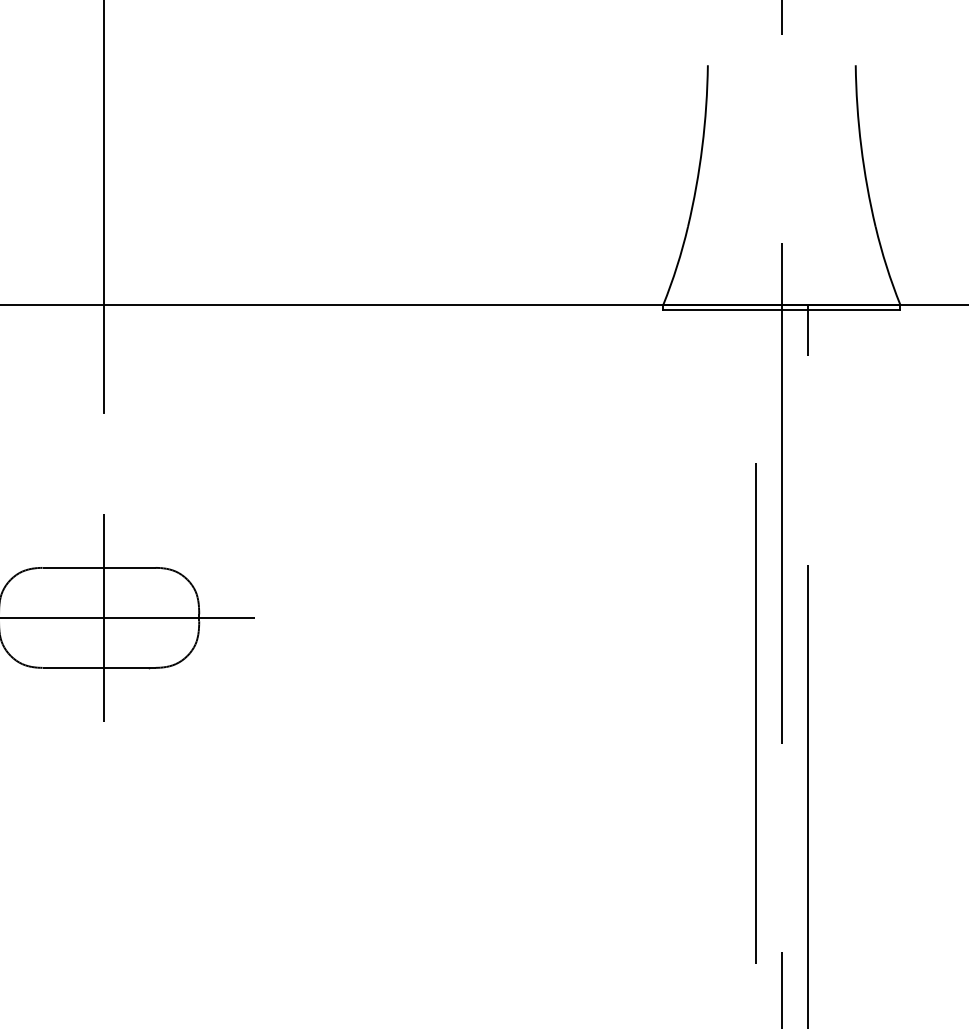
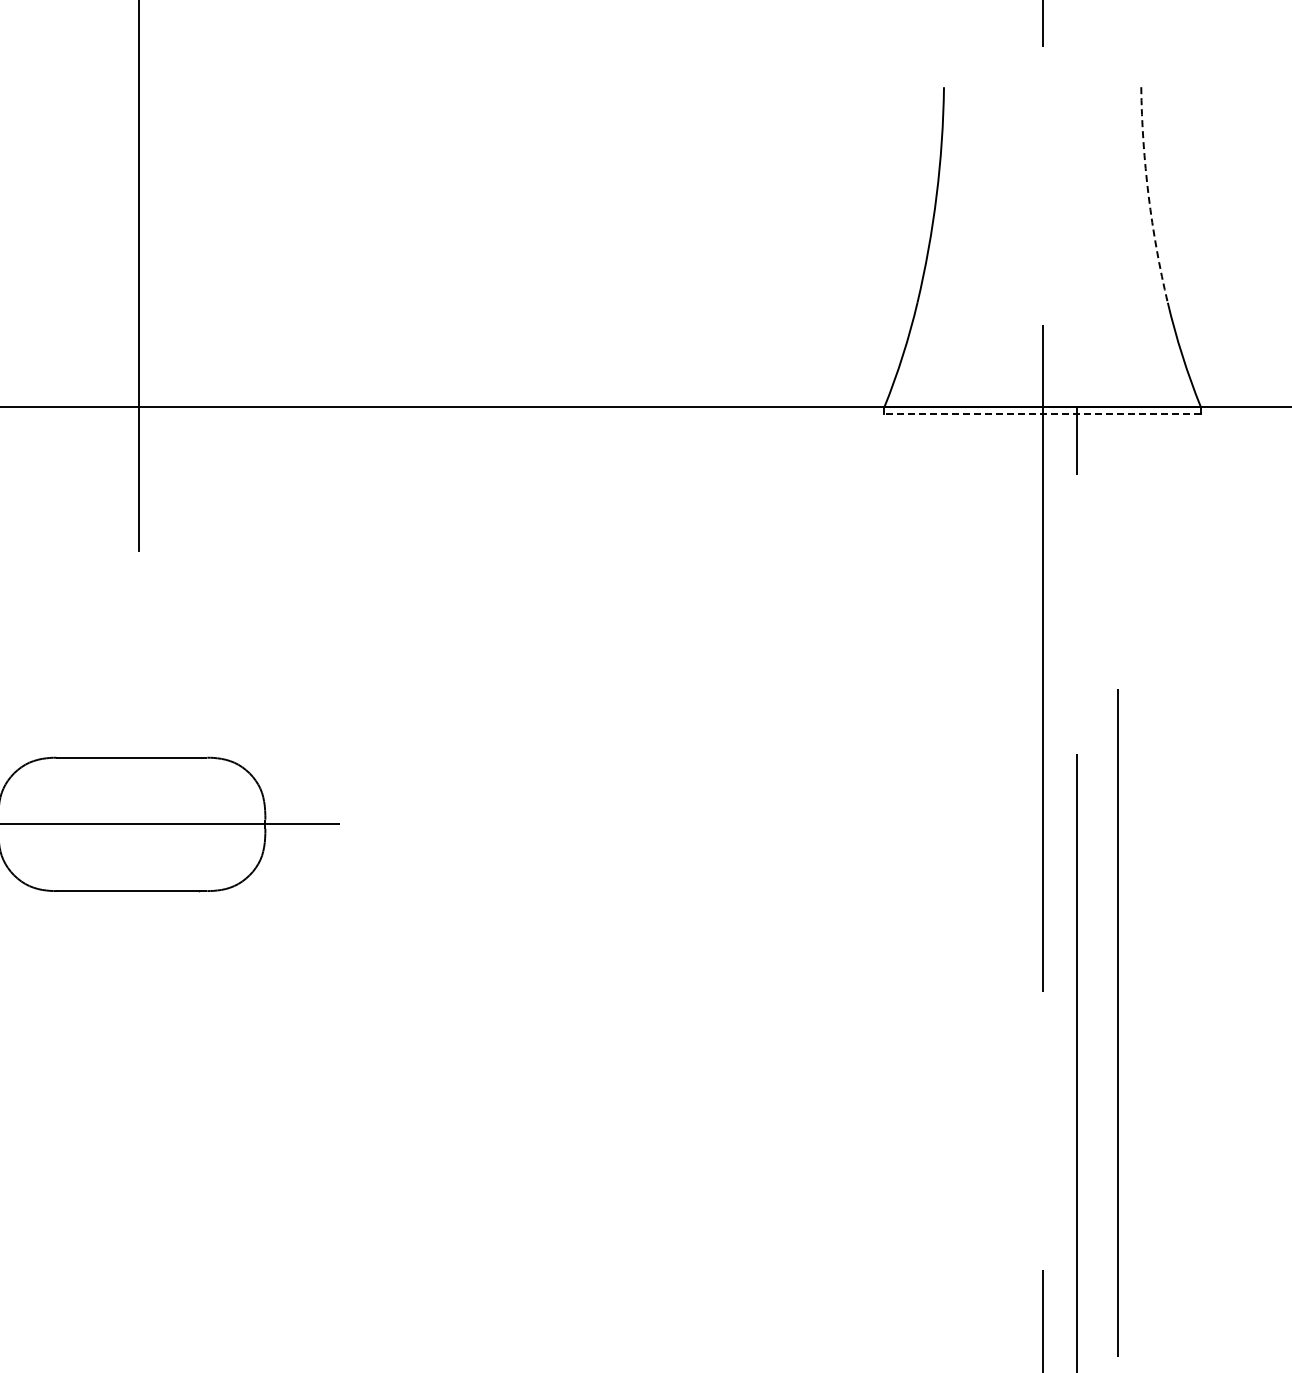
arc: (861, 146) -> (1148, 195), solid -> dashed
line: (781, 310) -> (1042, 414), solid -> dashed
line: (104, 617) -> (138, 824), removed
line: (755, 713) -> (1117, 1022), moved

